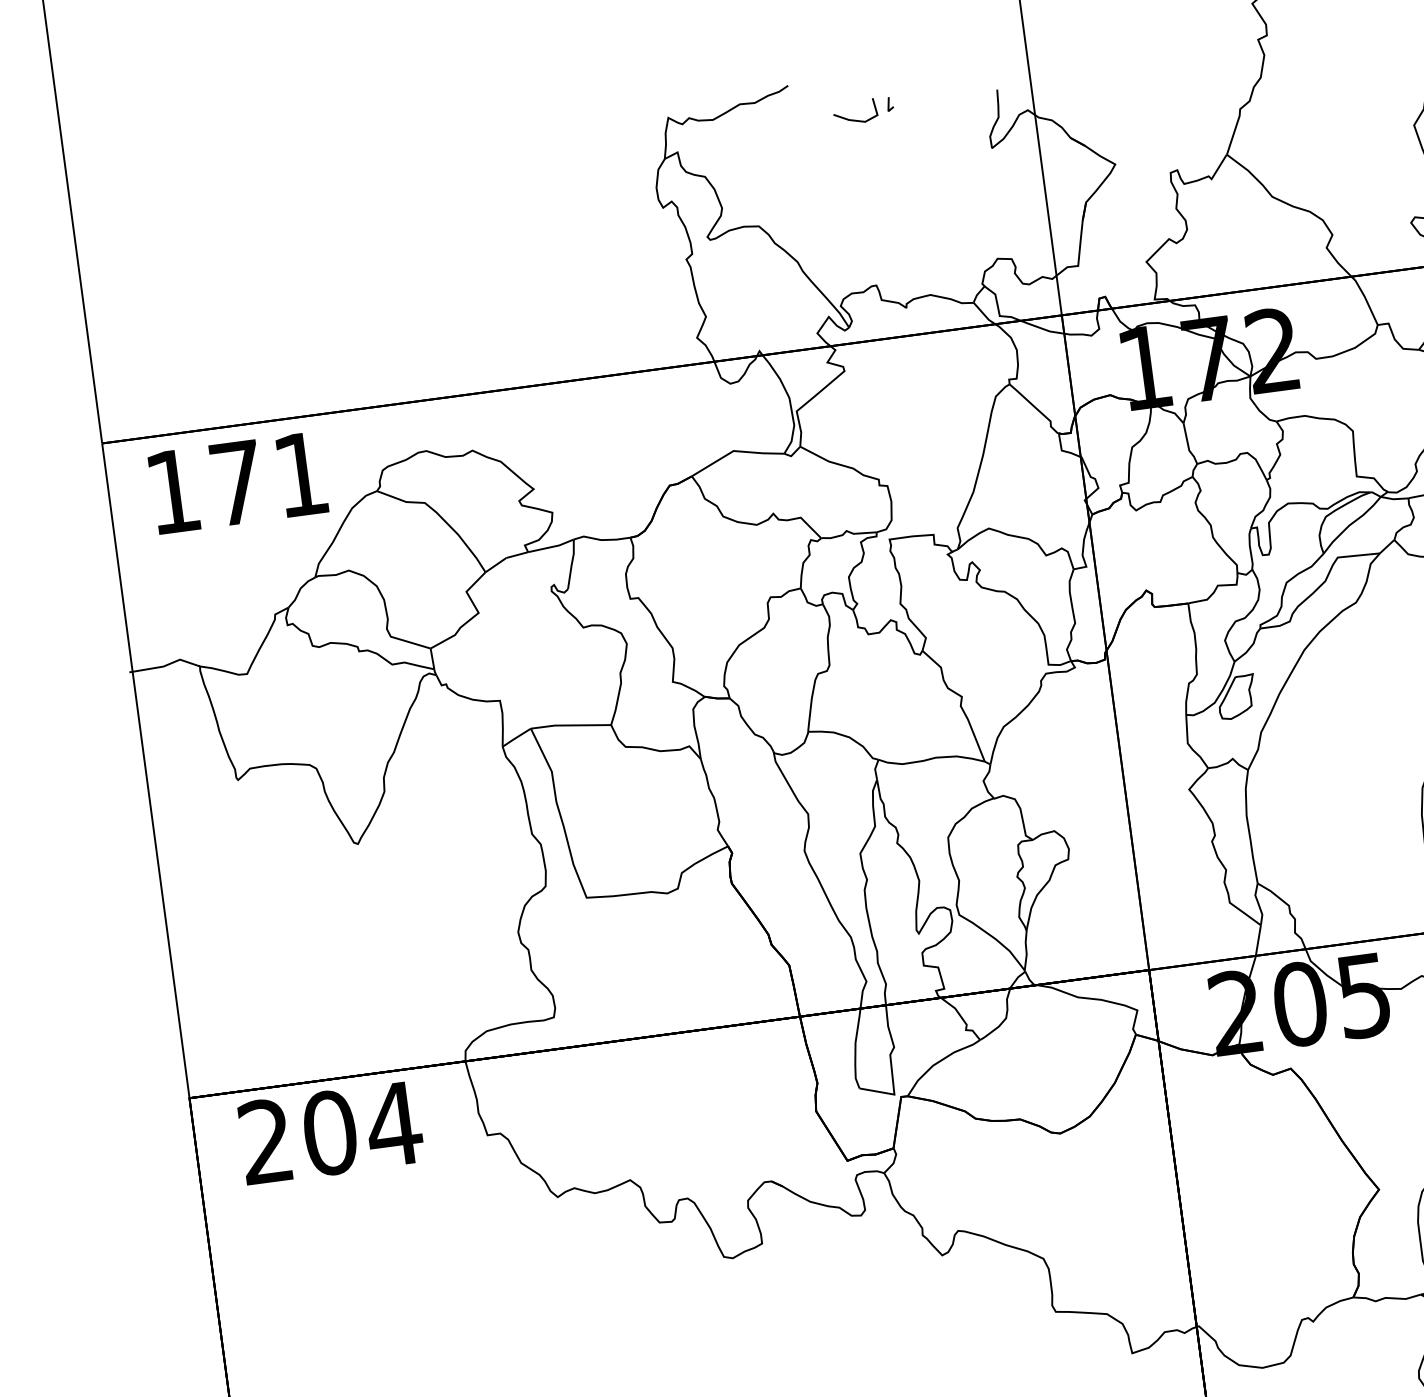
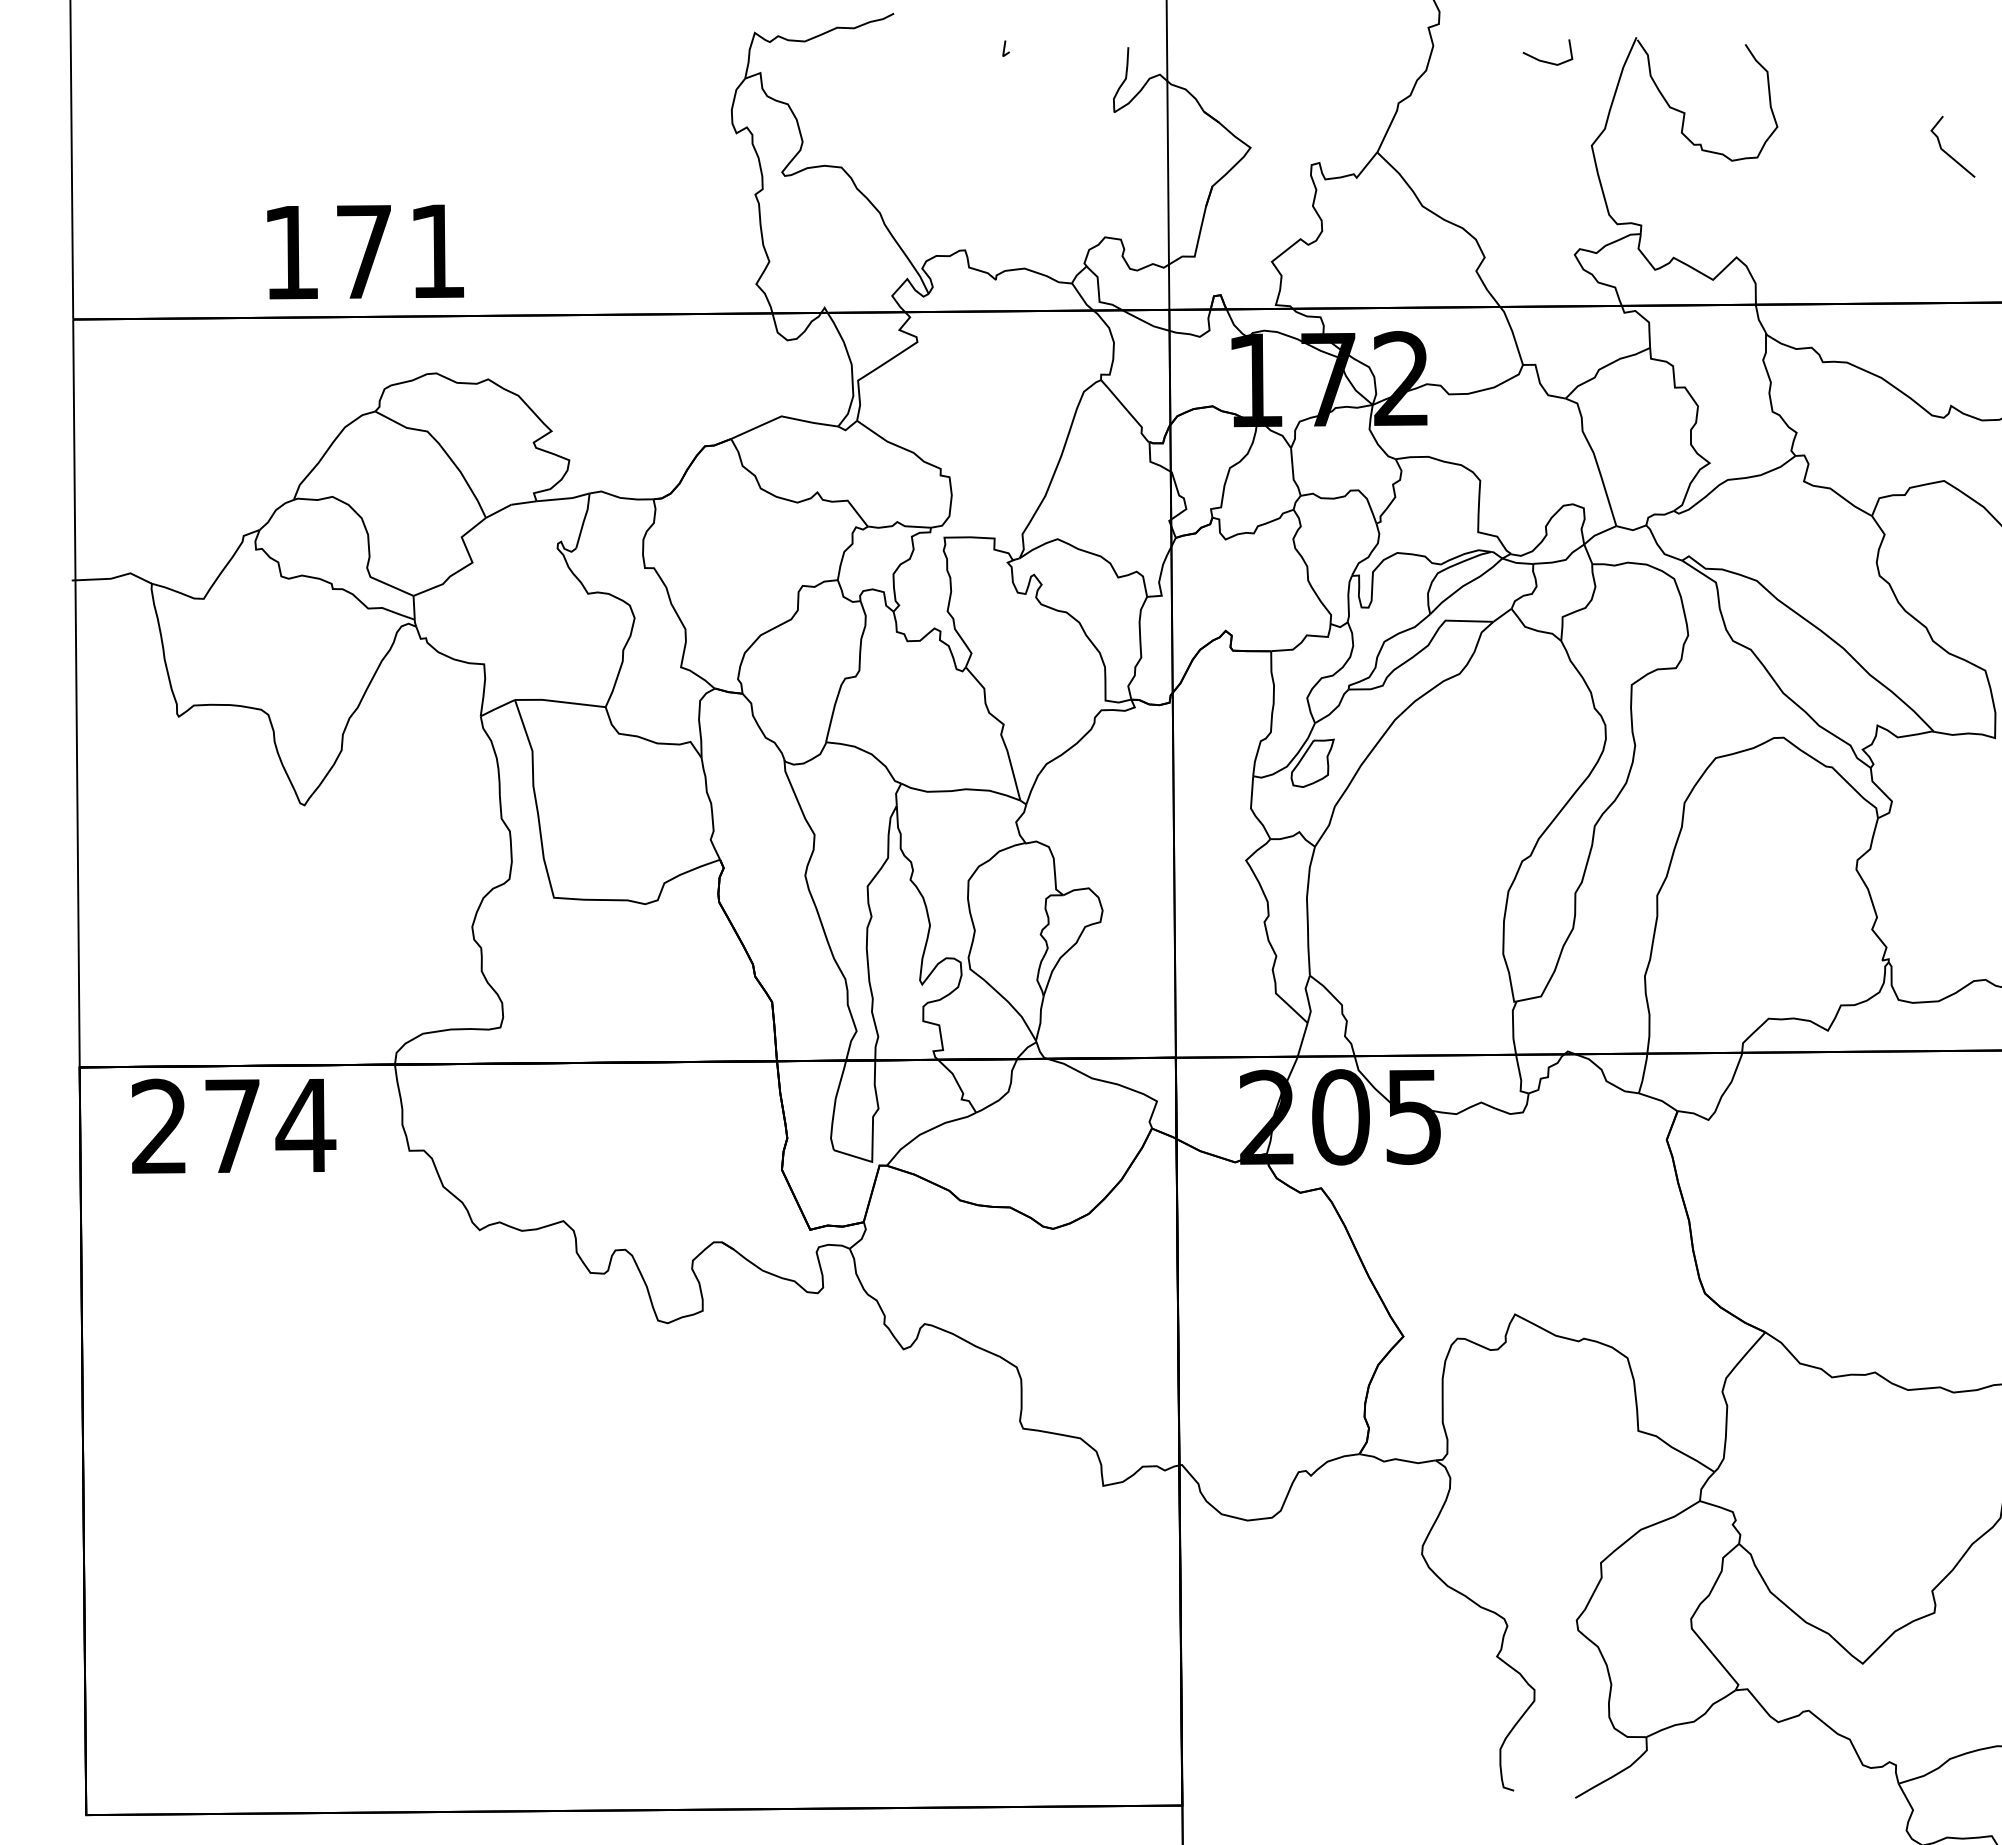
line: (853, 119) -> (1544, 60), moved
text: (238, 482) -> (365, 251), moved
text: (329, 1133) -> (232, 1126), 204 -> 274

